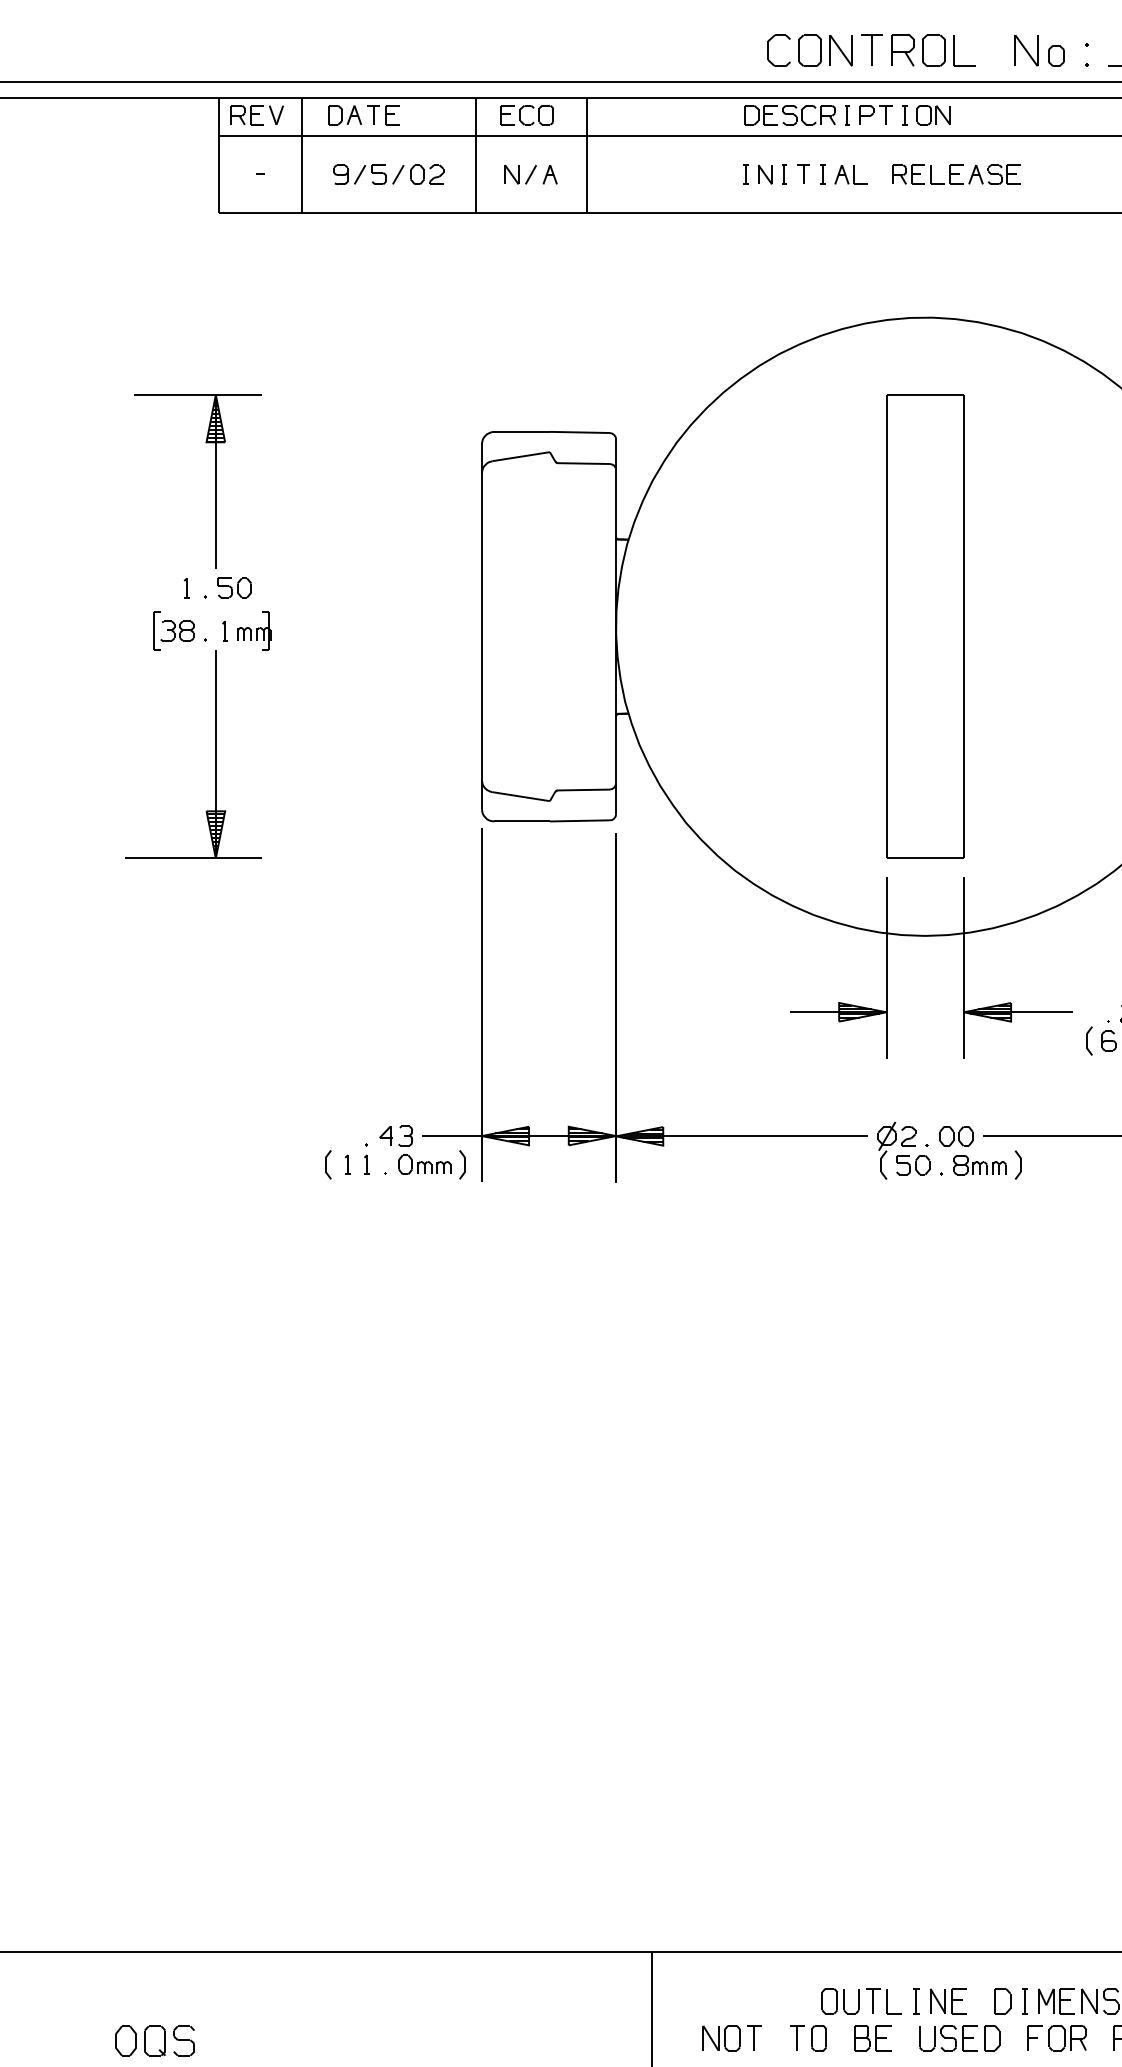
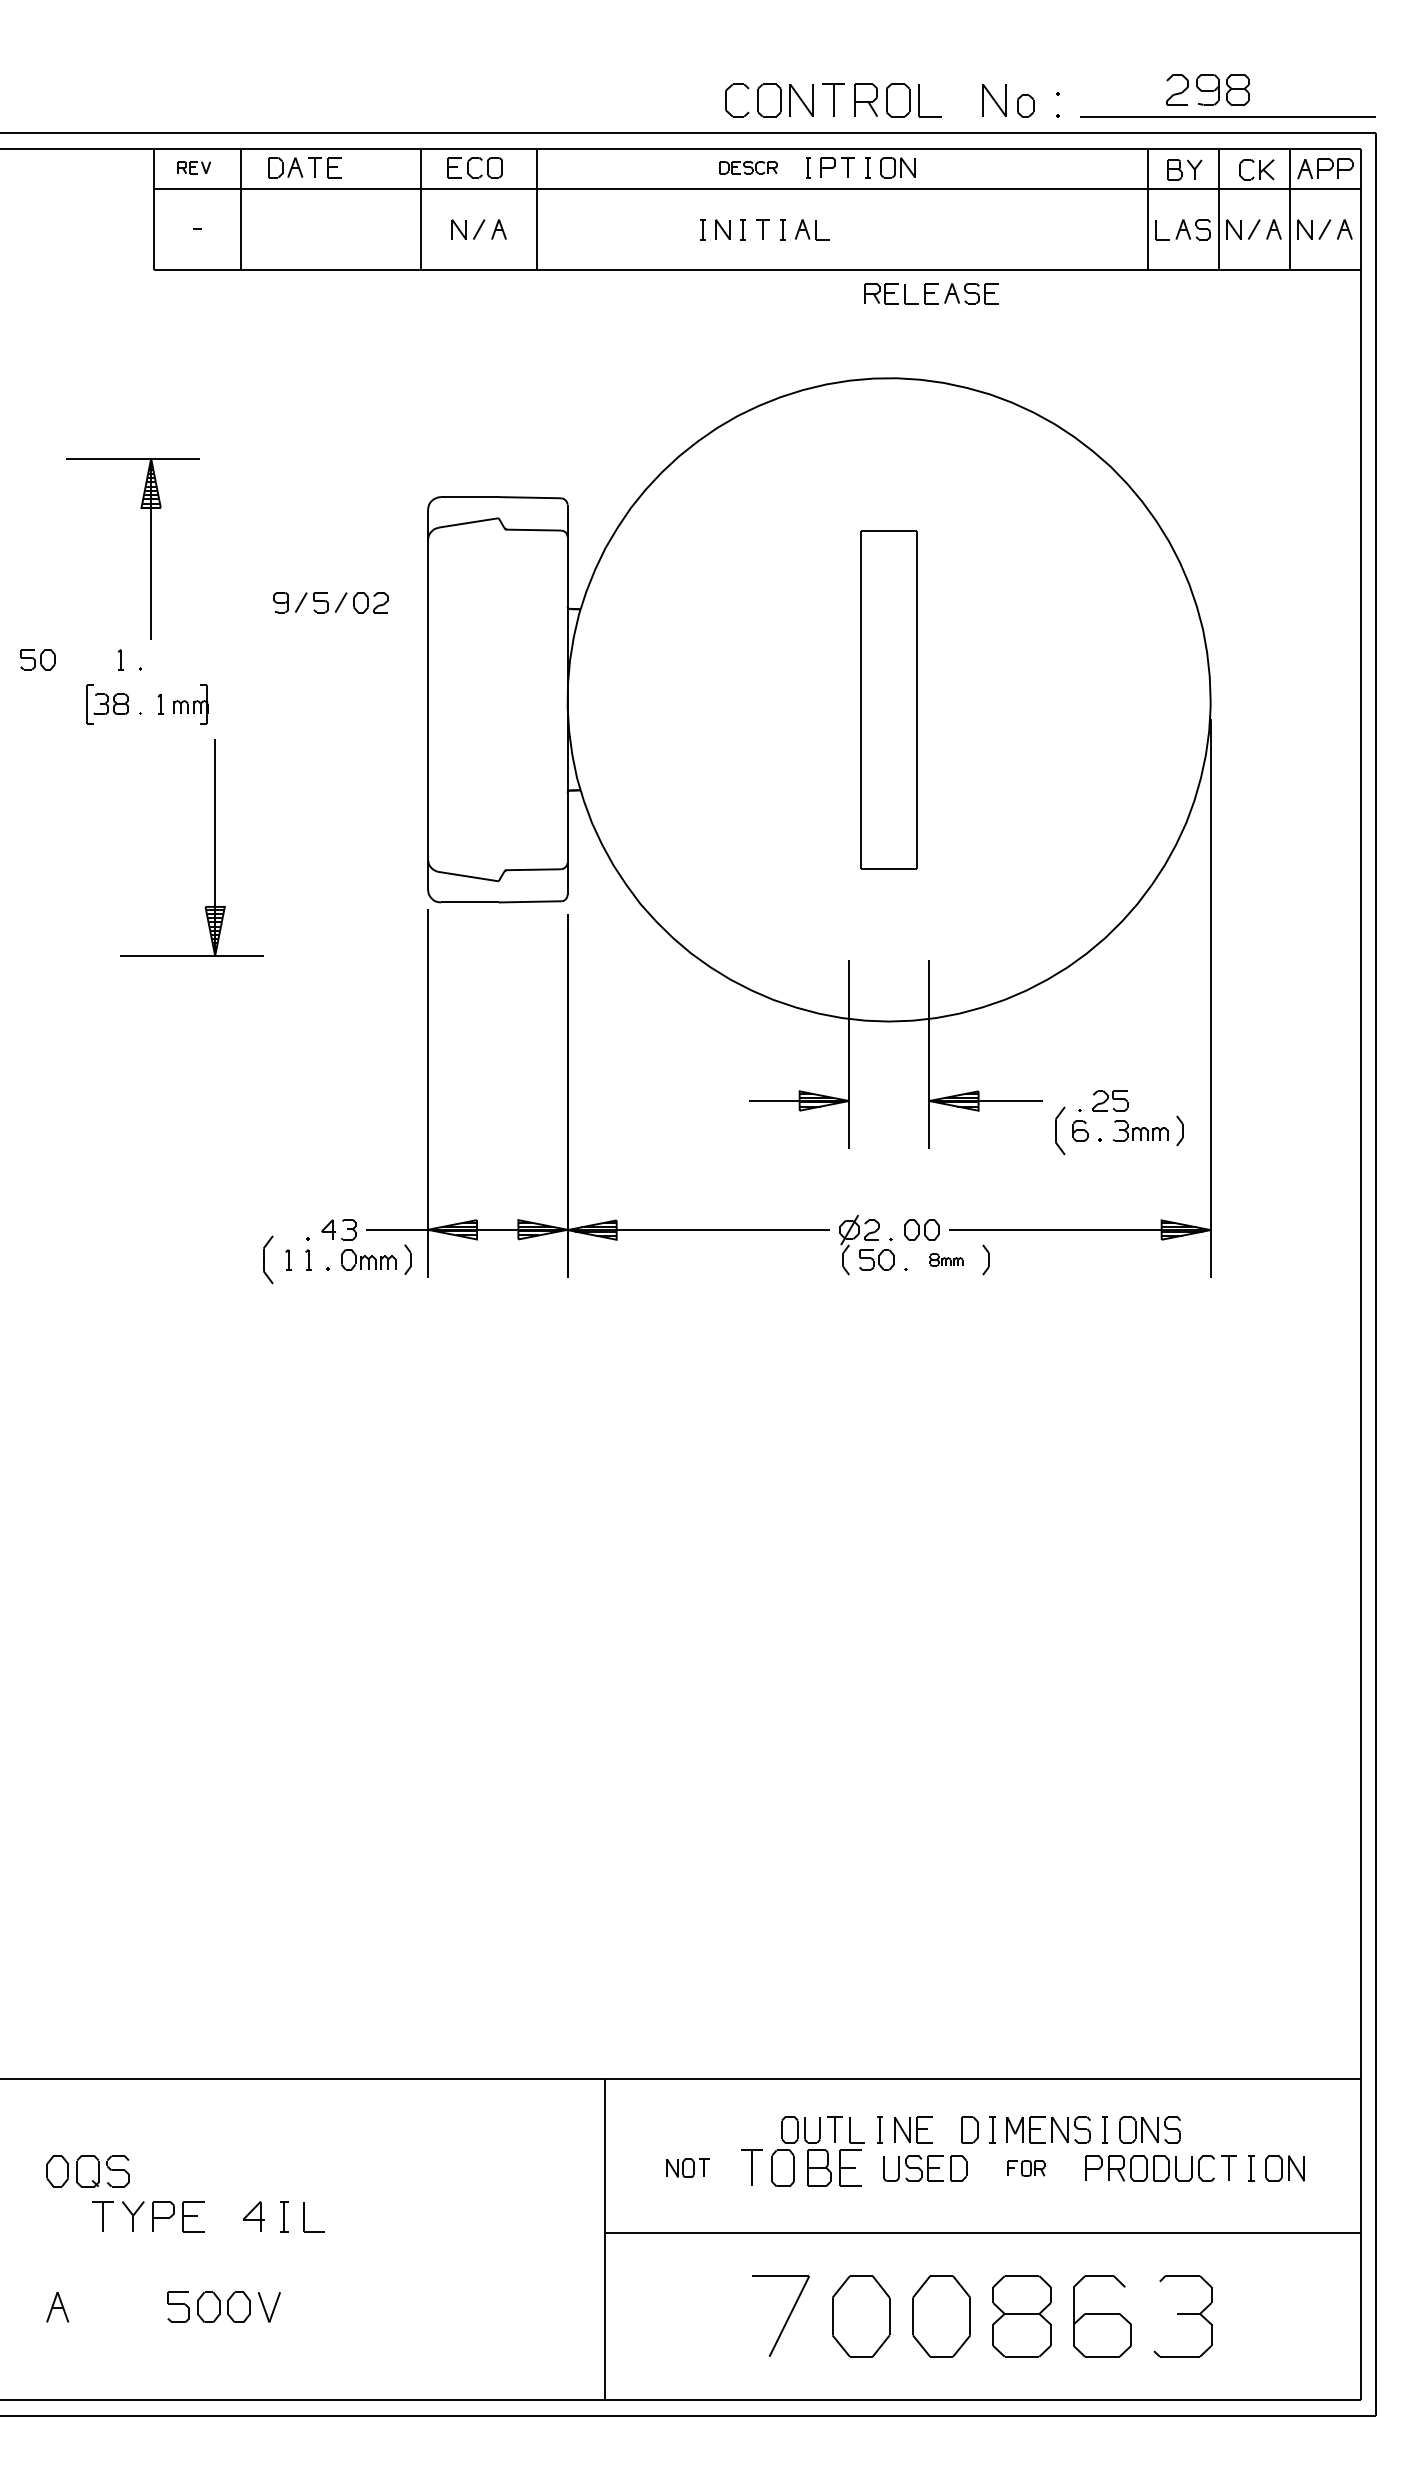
part: (256, 115) -> (193, 167), size x0.6
part: (789, 115) -> (748, 167), size x0.6
part: (388, 174) -> (330, 602), moved
part: (956, 174) -> (931, 293), moved
part: (234, 587) -> (37, 659), moved
part: (924, 626) -> (888, 699), size x0.7
part: (215, 754) -> (214, 847), moved
part: (1088, 1040) -> (1059, 1130), size x1.6
part: (327, 1164) -> (267, 1259), size x1.6
part: (980, 1164) -> (946, 1259), size x0.6
part: (731, 2038) -> (687, 2168), size x0.7
part: (808, 2038) -> (767, 2168), size x1.4
part: (872, 2038) -> (834, 2168), size x1.4
part: (1057, 2038) -> (1026, 2168), size x0.6

